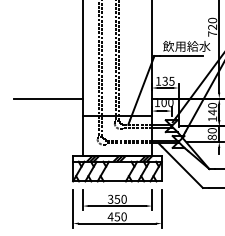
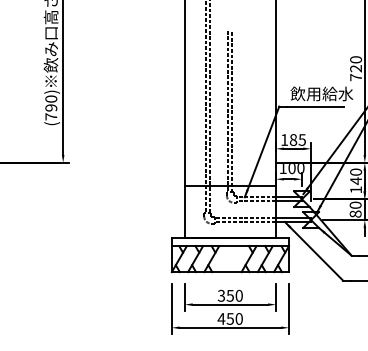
text: (165, 80) -> (293, 139), 135 -> 185
line: (48, 98) -> (139, 162), removed
hatch: (119, 158) -> (233, 242), removed

